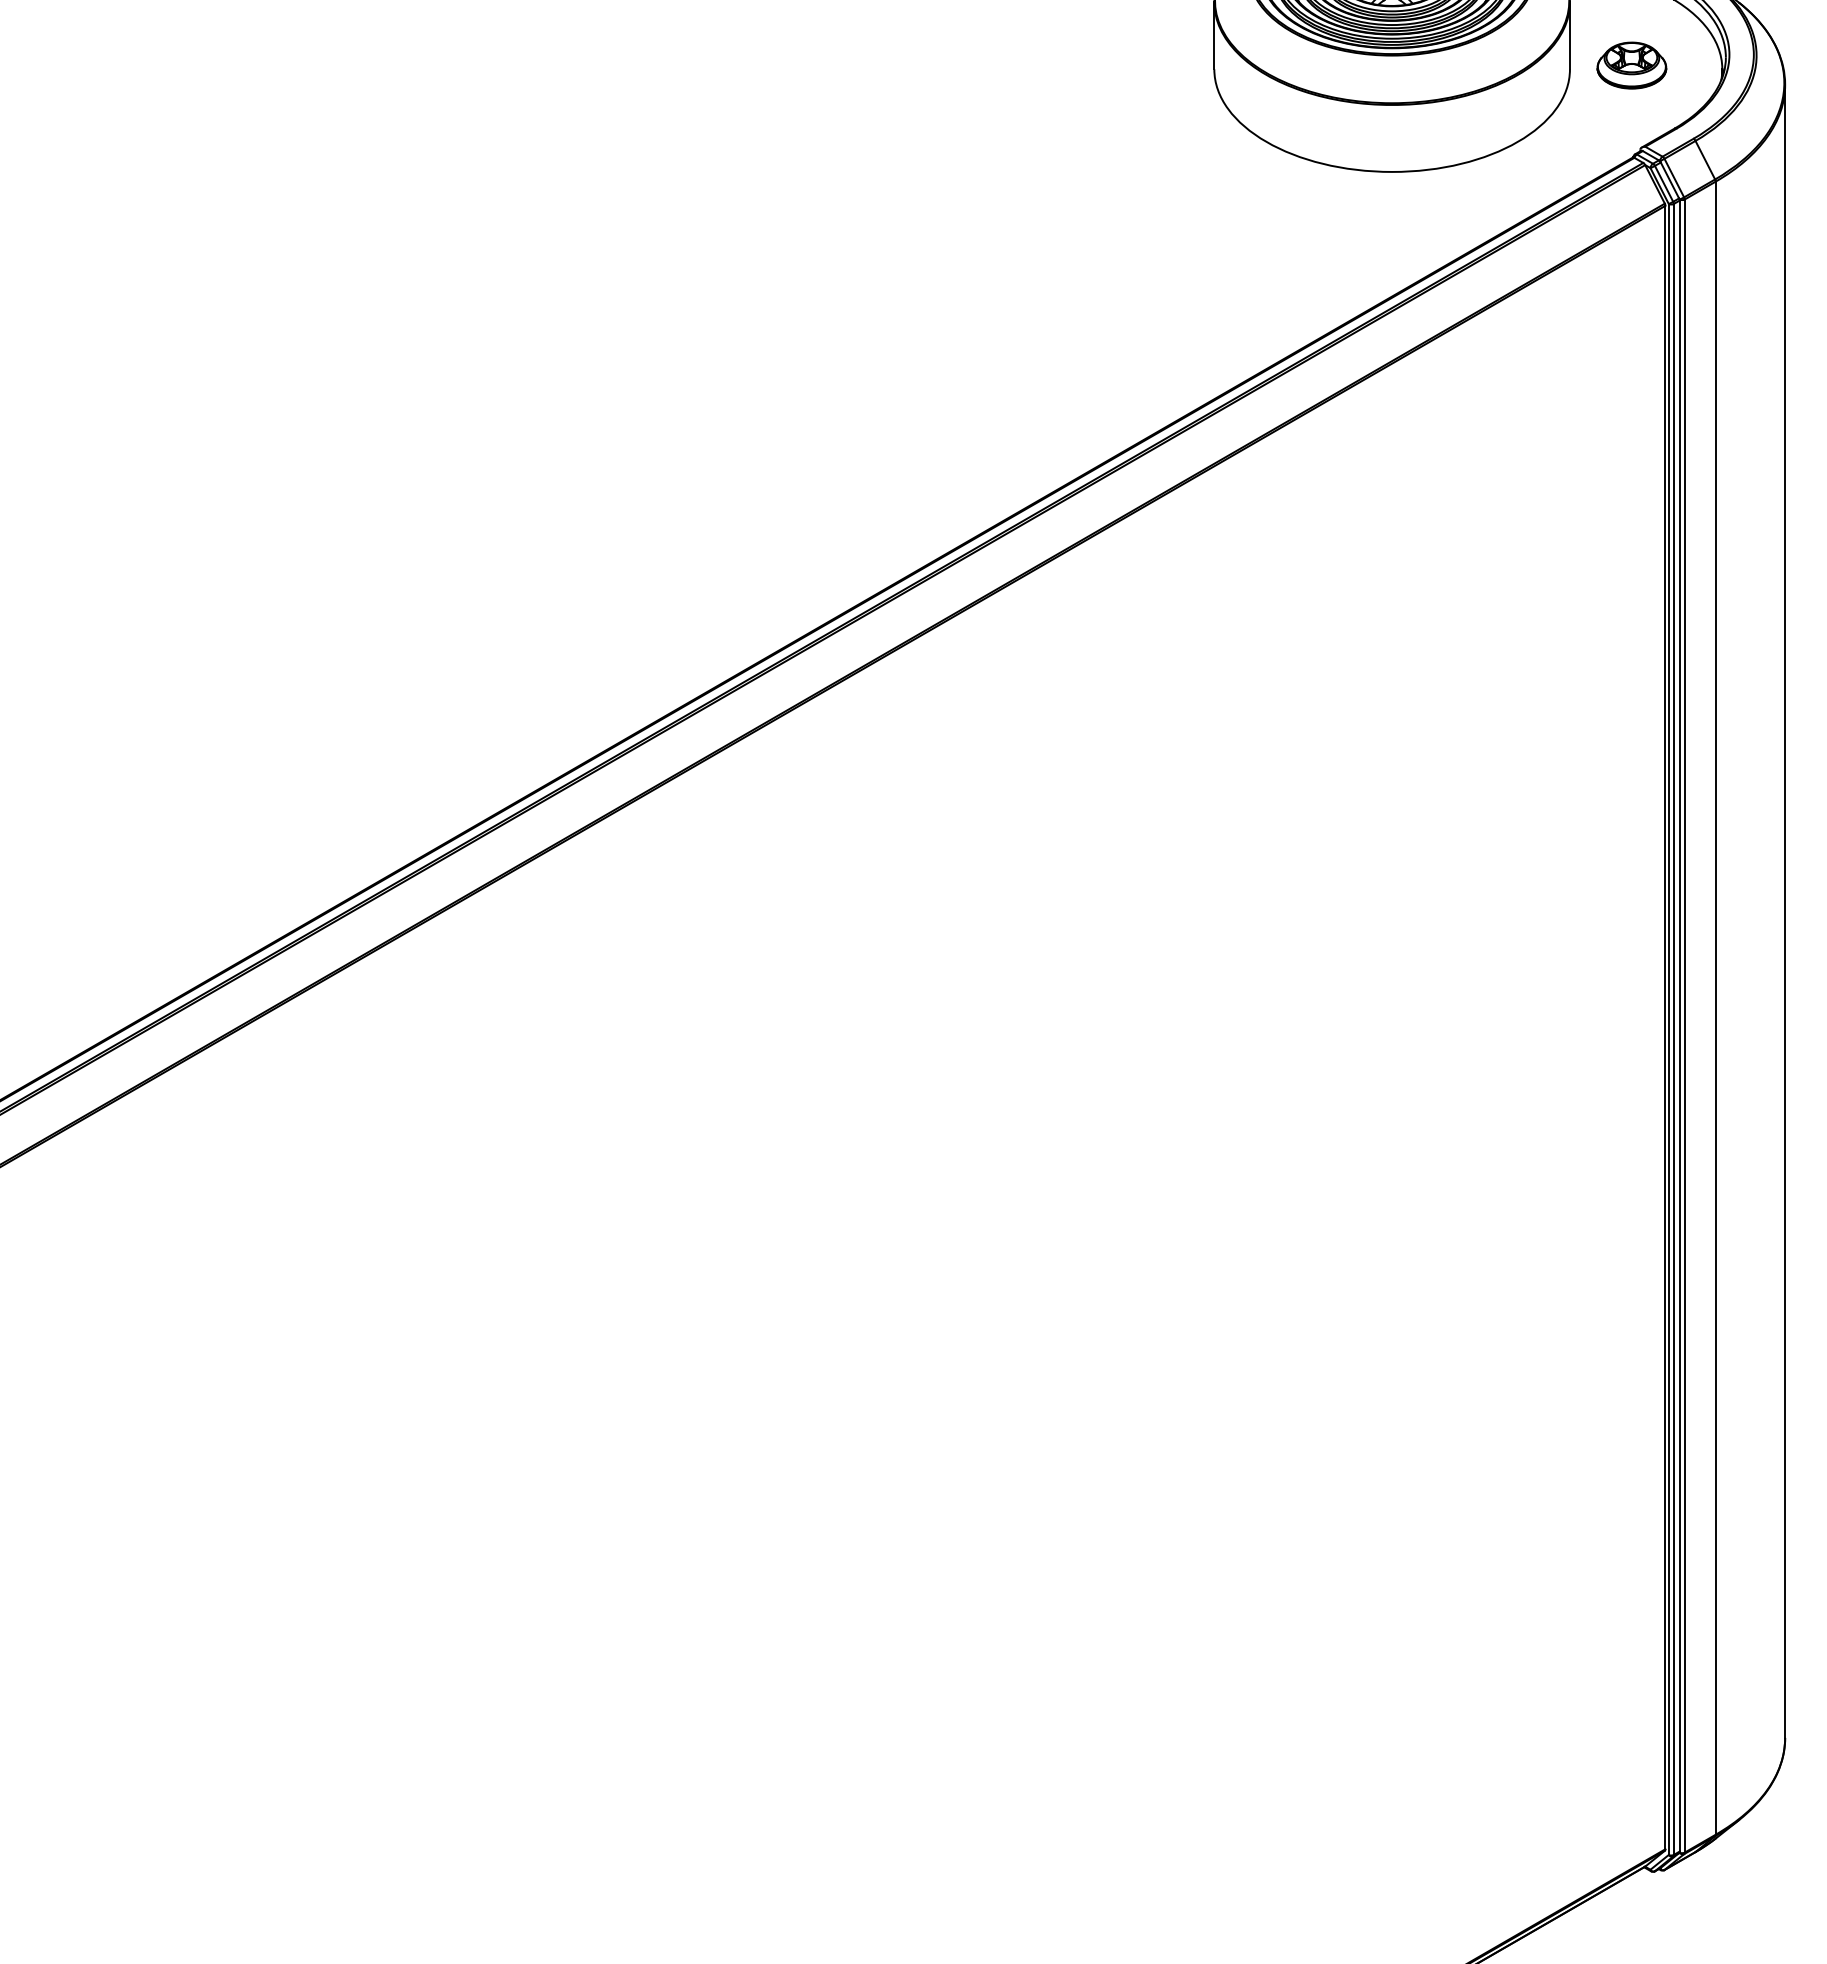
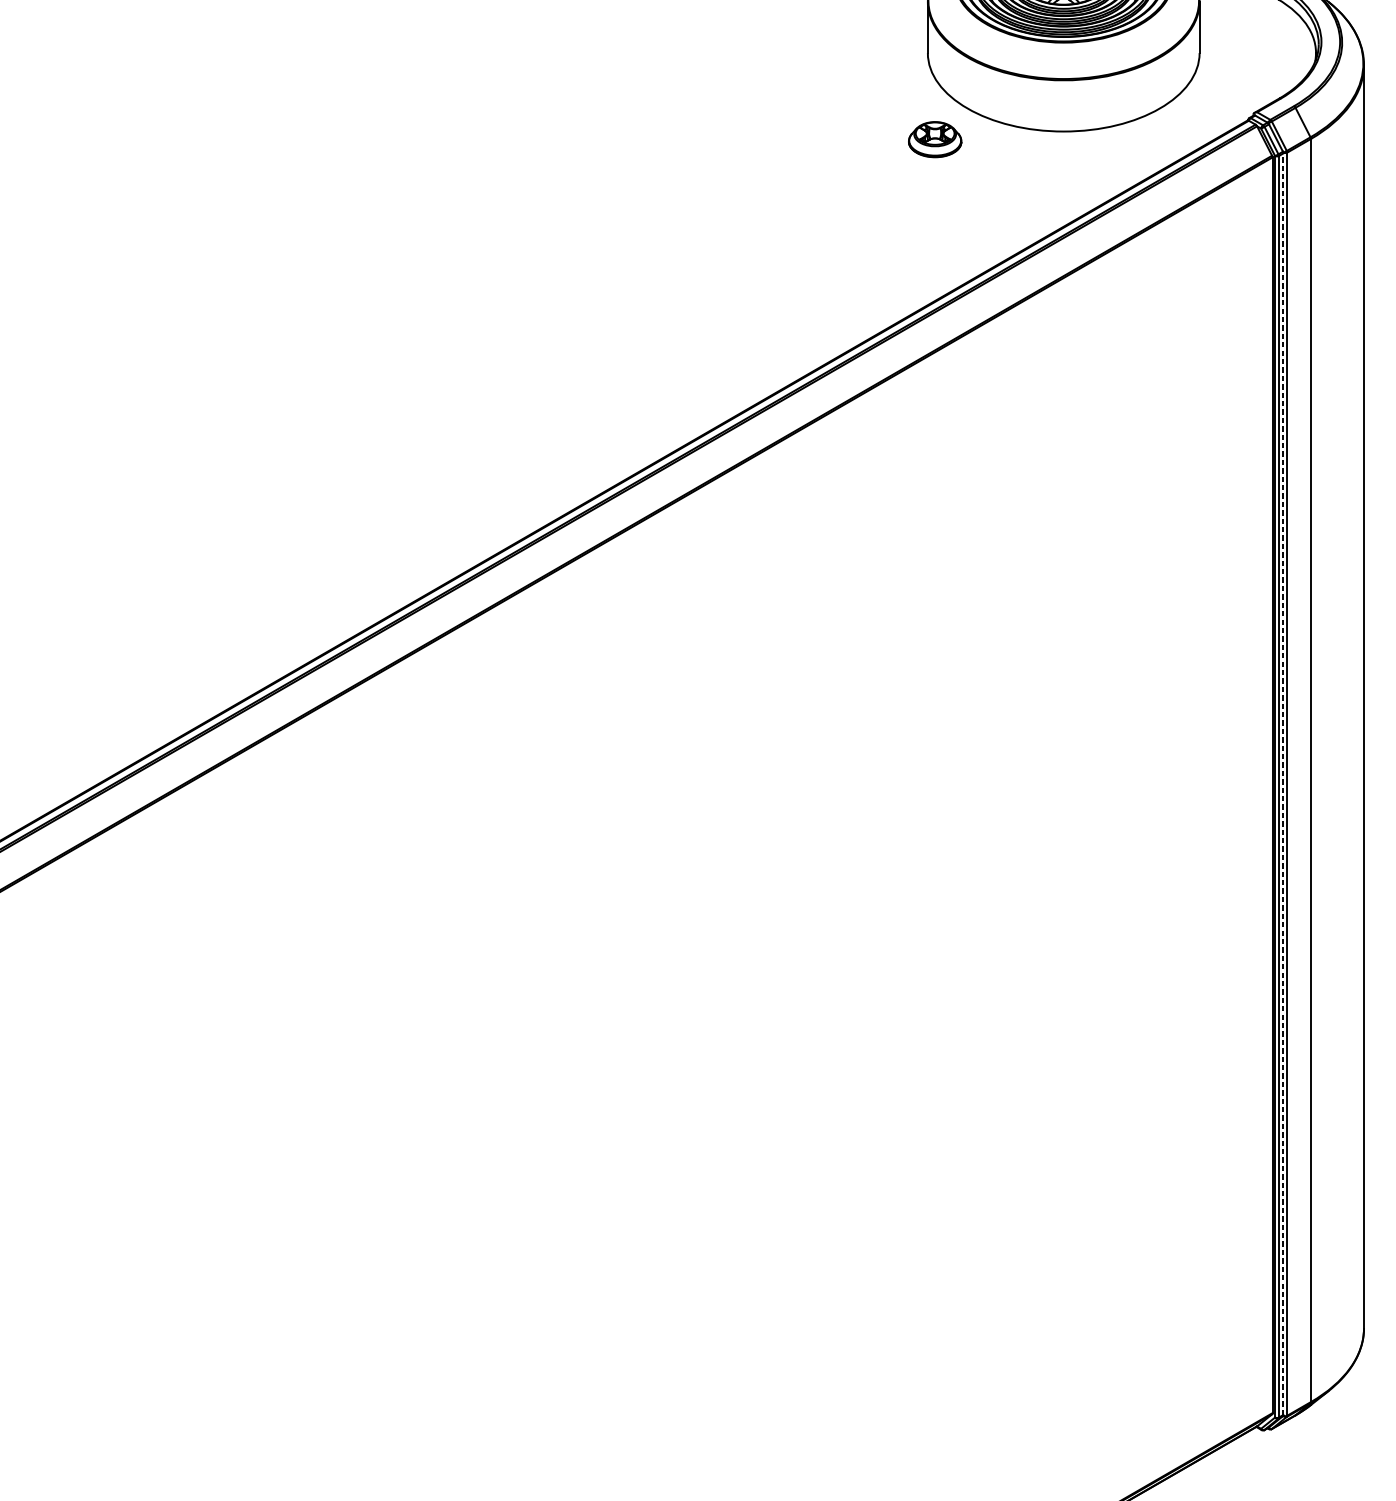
part: (1631, 65) -> (934, 139), moved
line: (1679, 1025) -> (1283, 783), solid -> dashed

